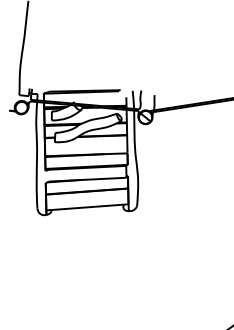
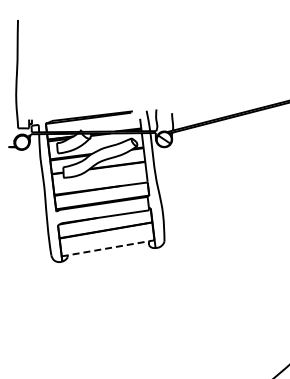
line: (87, 207) -> (108, 248), solid -> dashed

